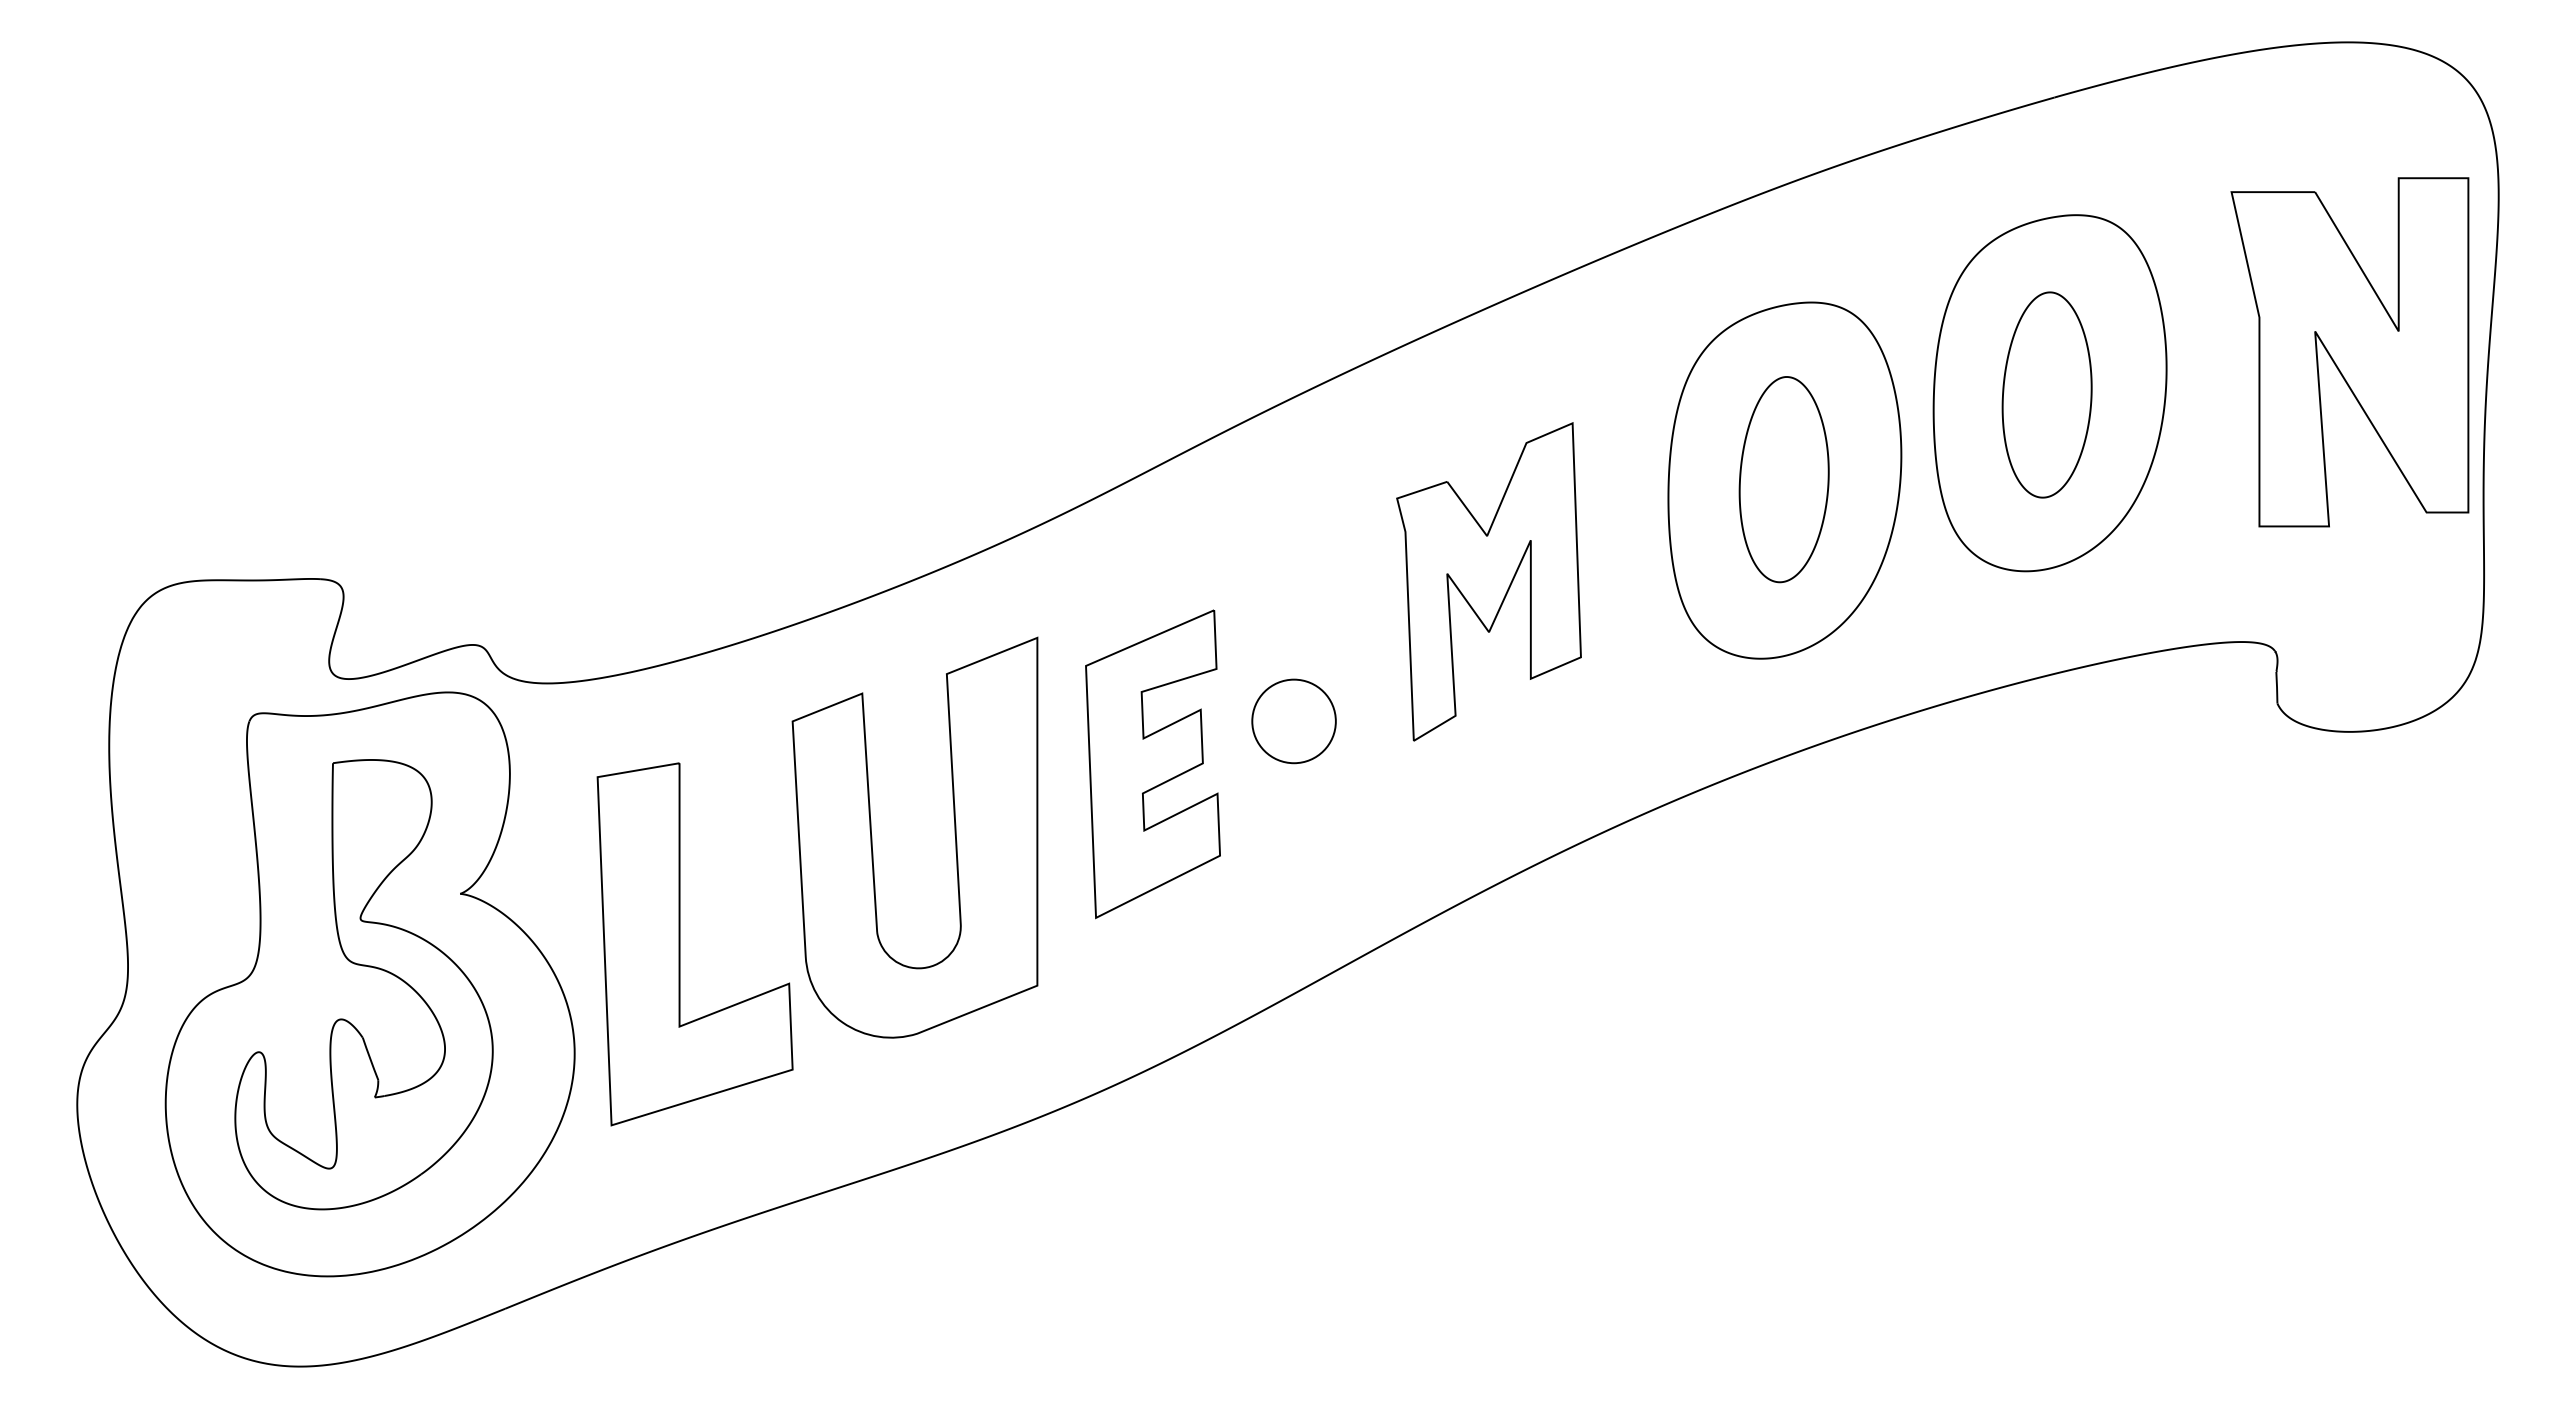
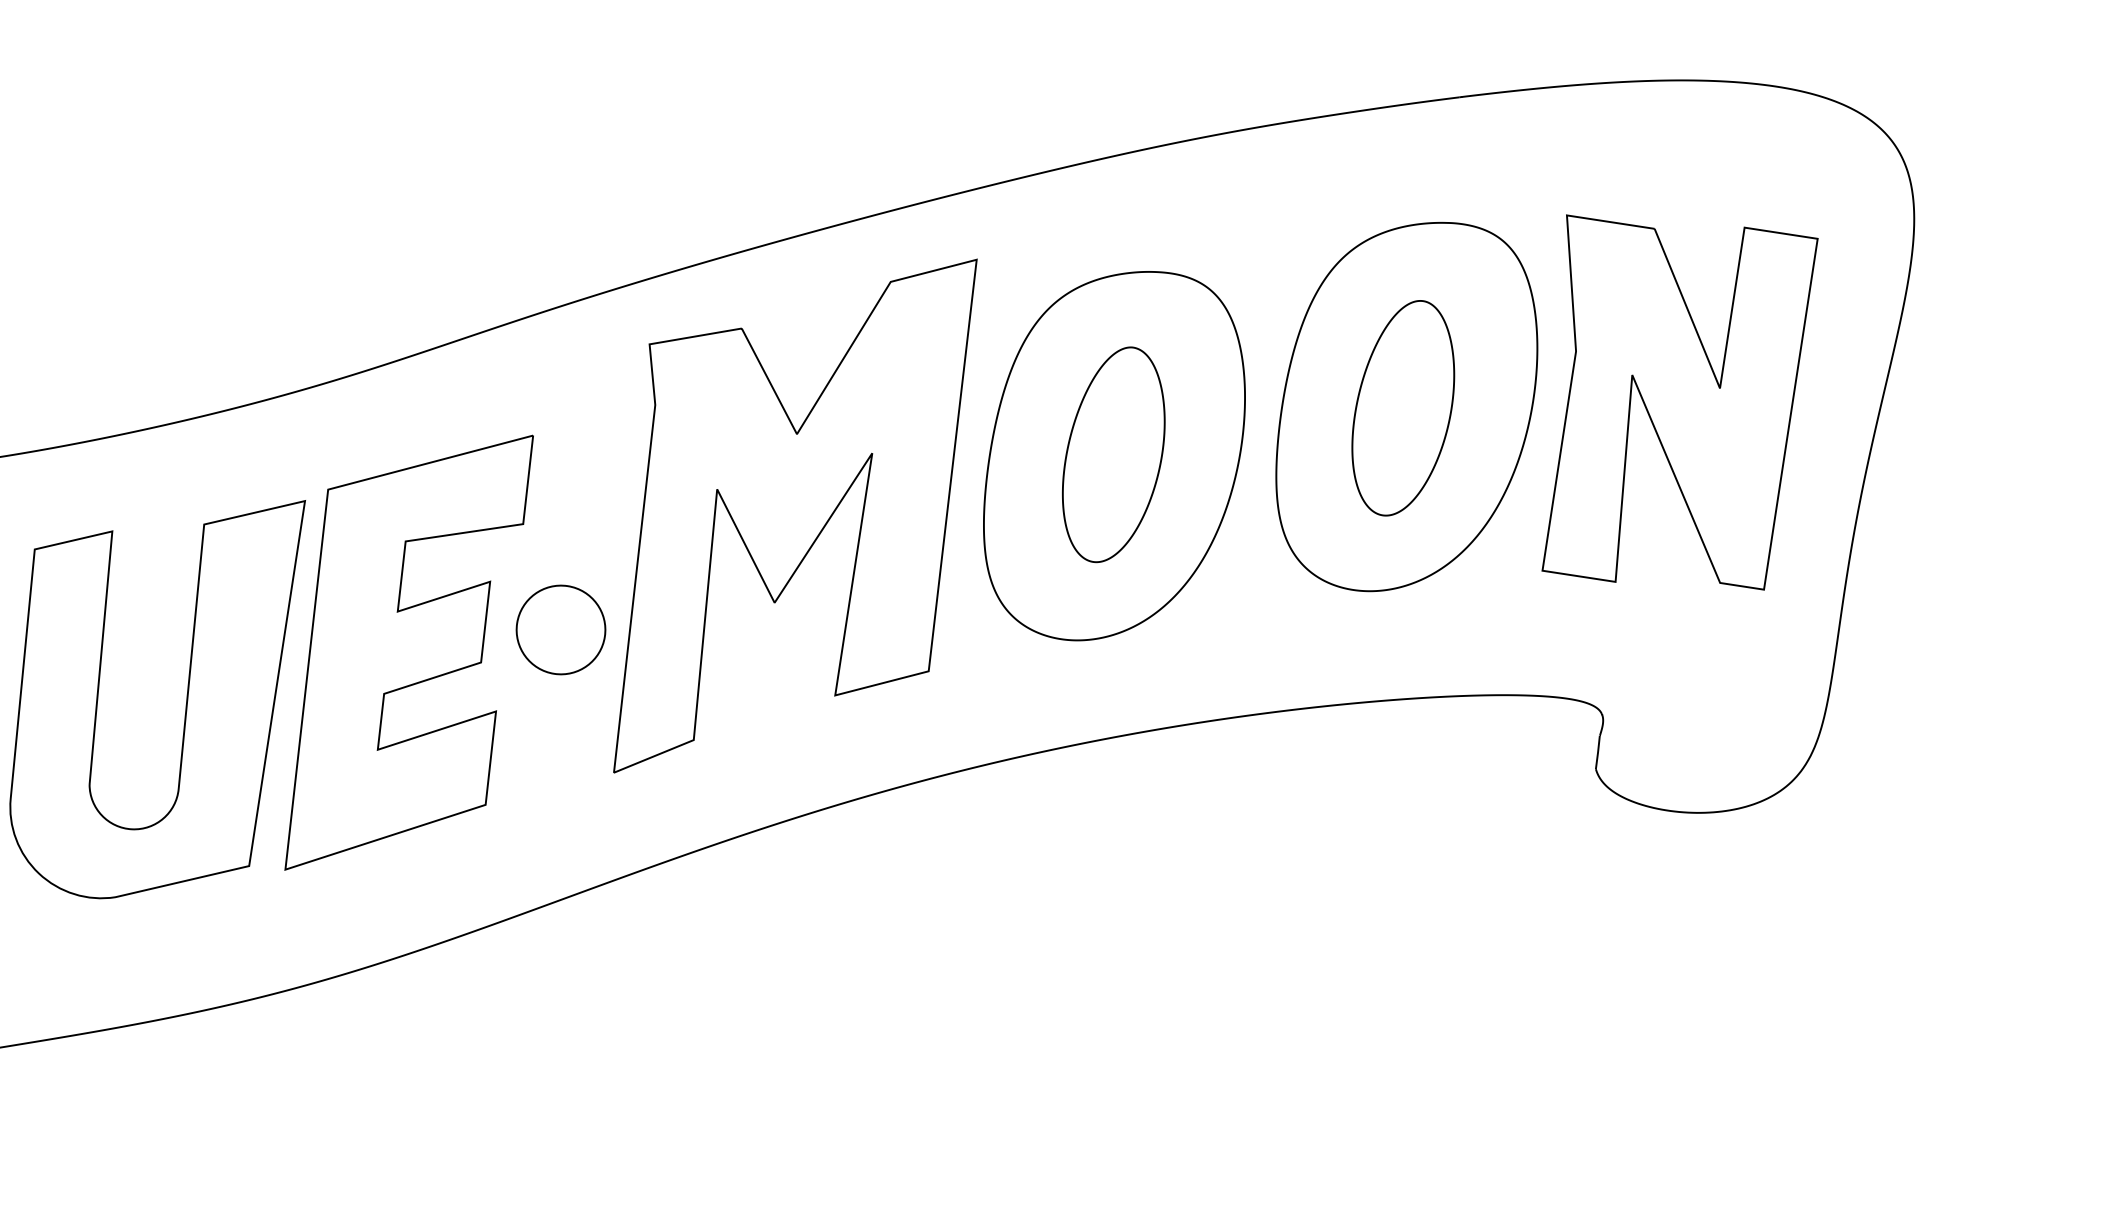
part: (2349, 352) -> (1664, 402), moved
part: (1488, 581) -> (787, 514), size x1.67
part: (1152, 763) -> (405, 651), size x1.43

